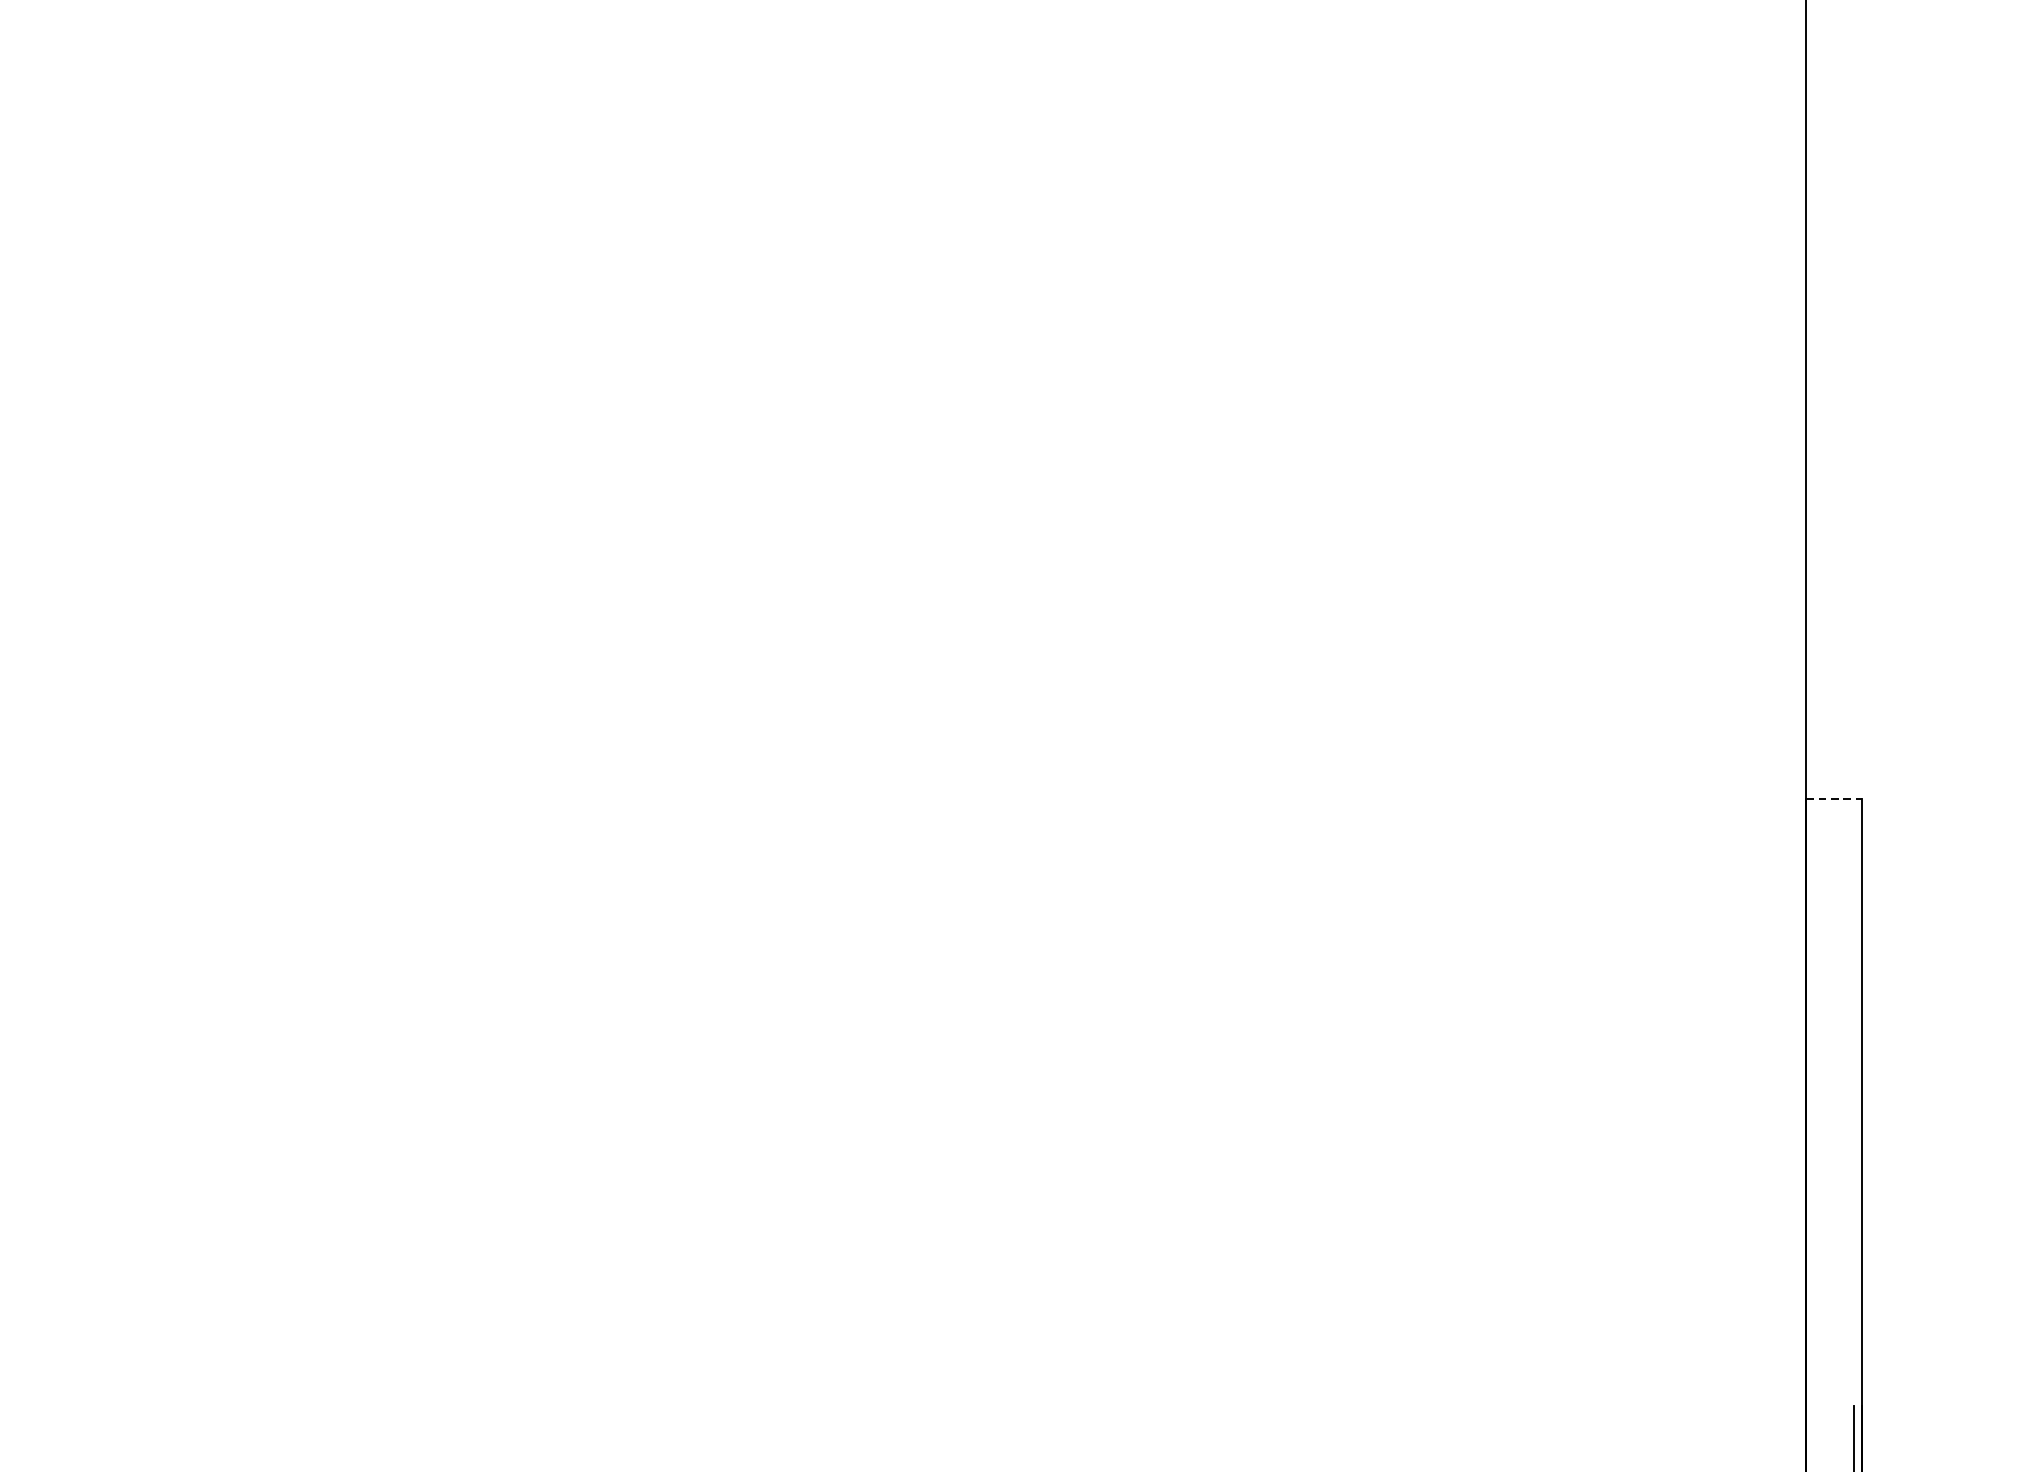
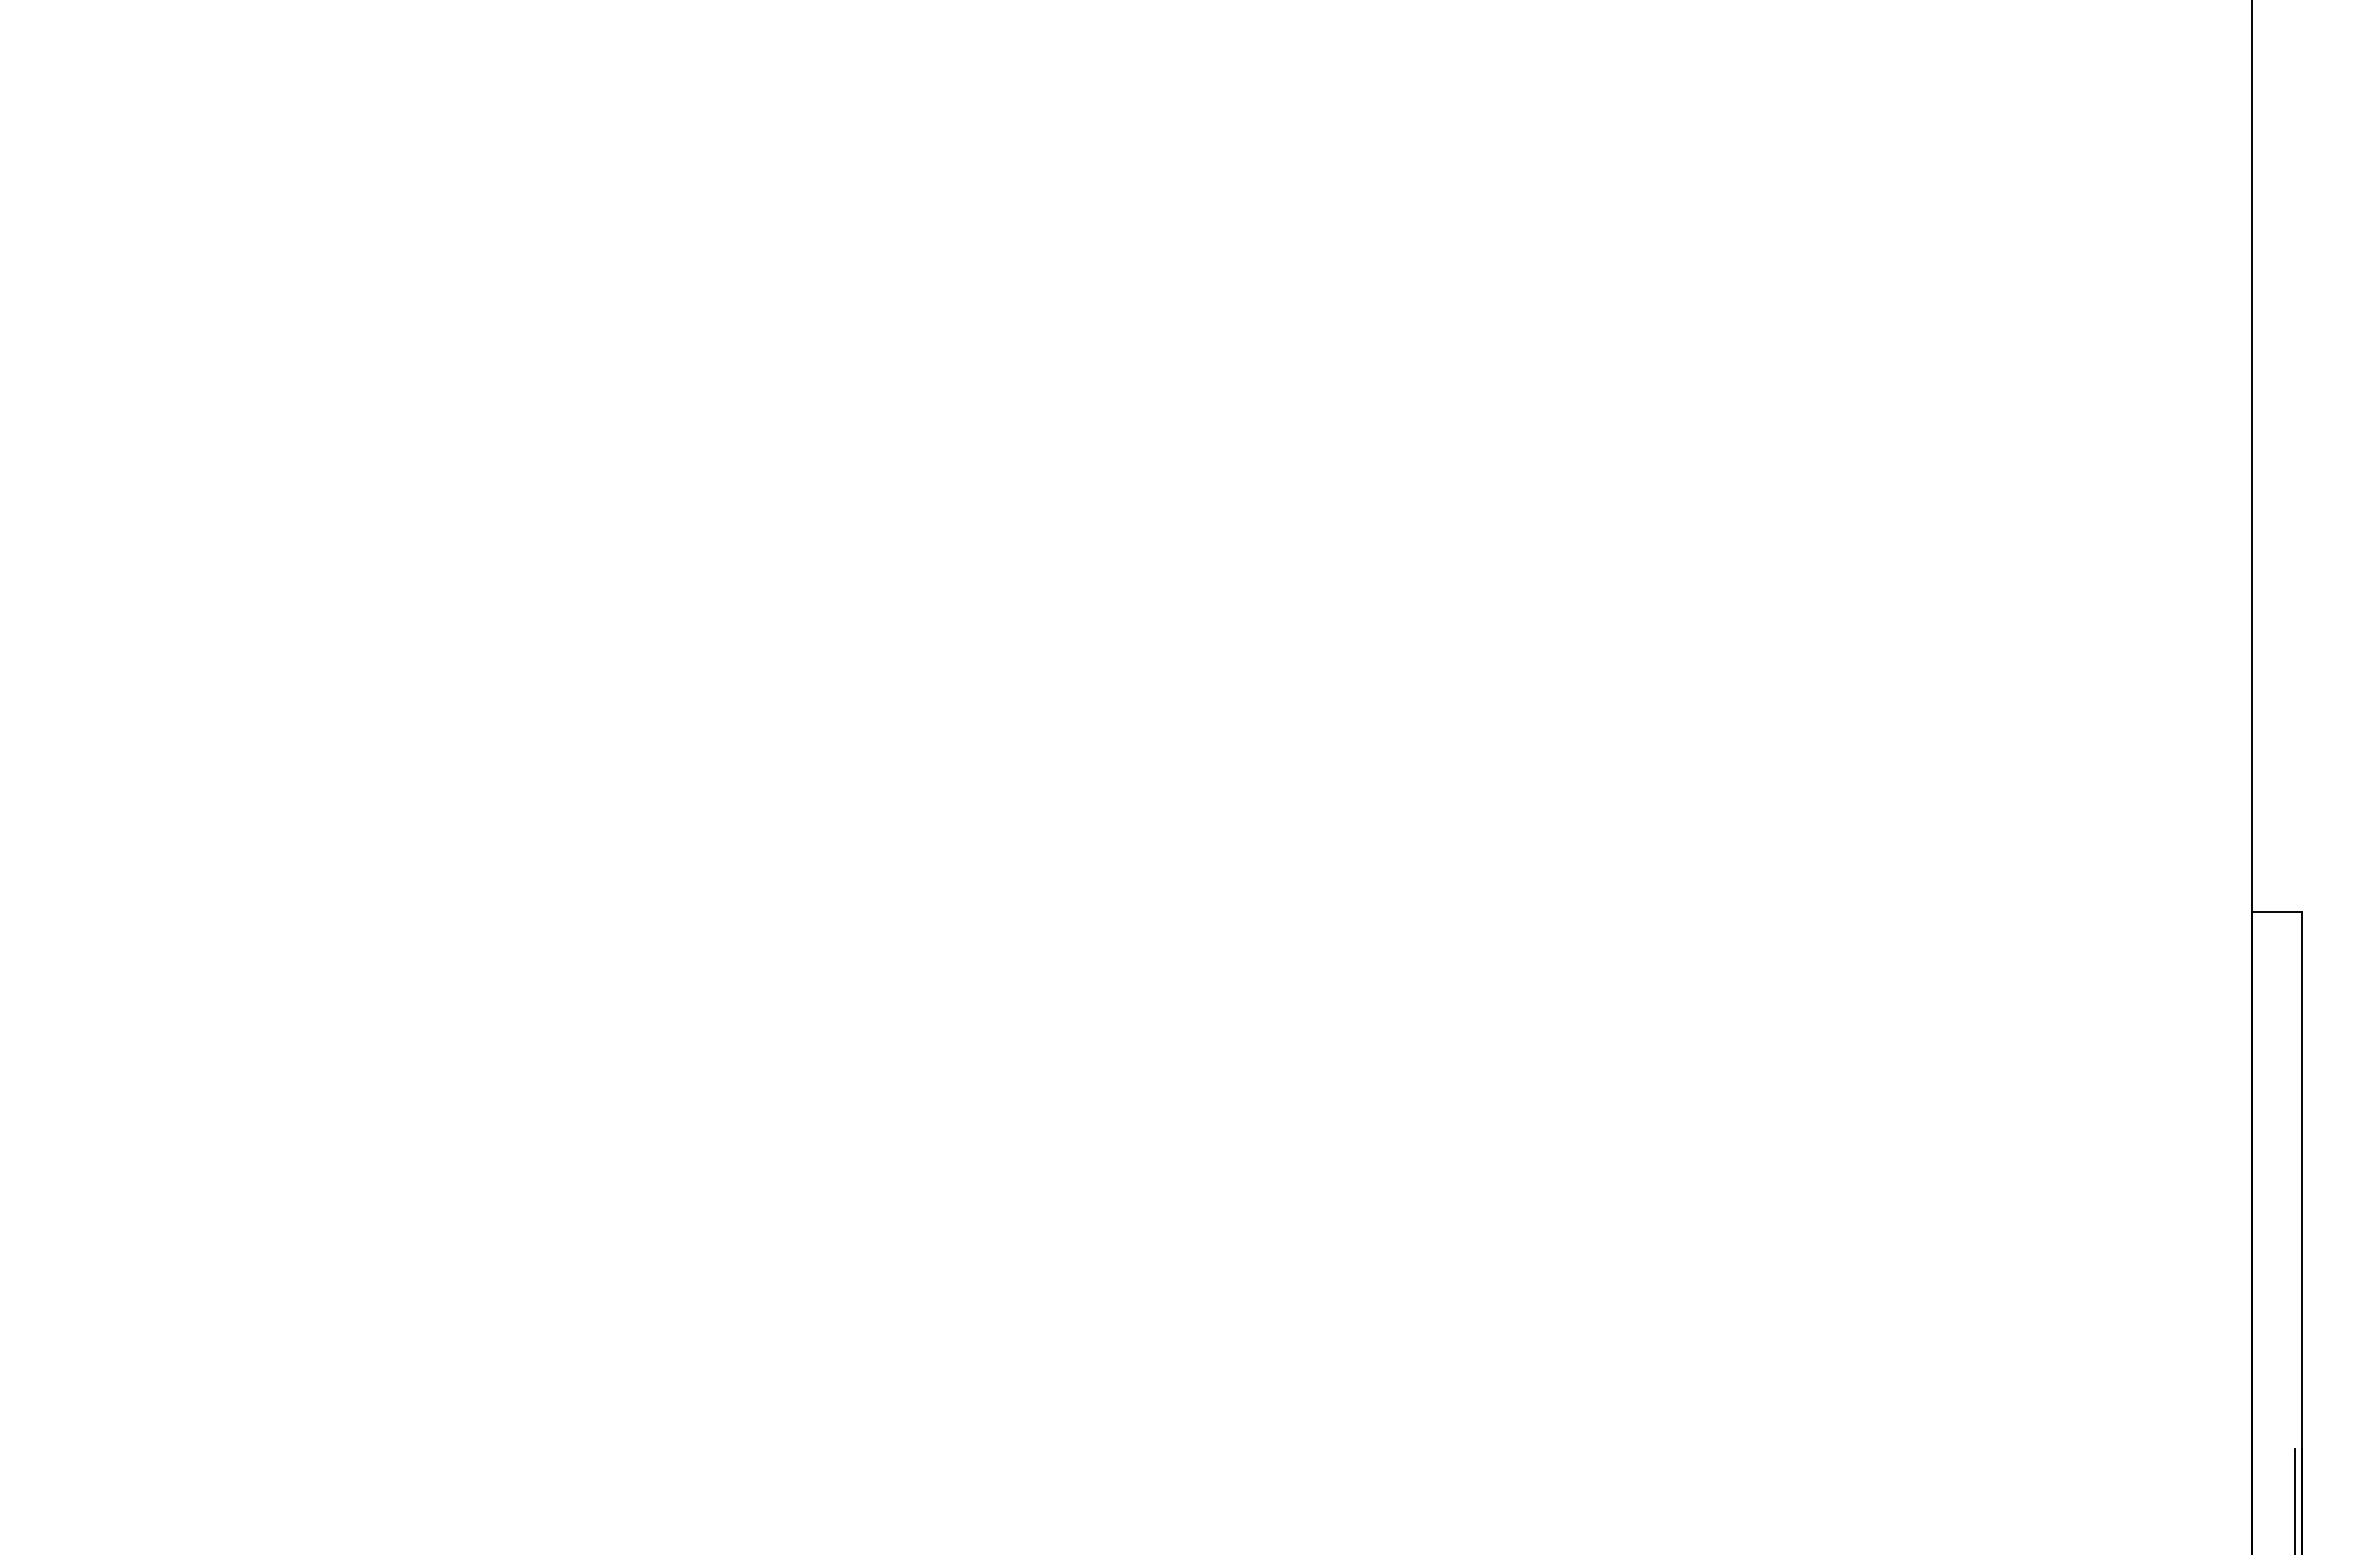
line: (1833, 799) -> (2276, 912), dashed -> solid

